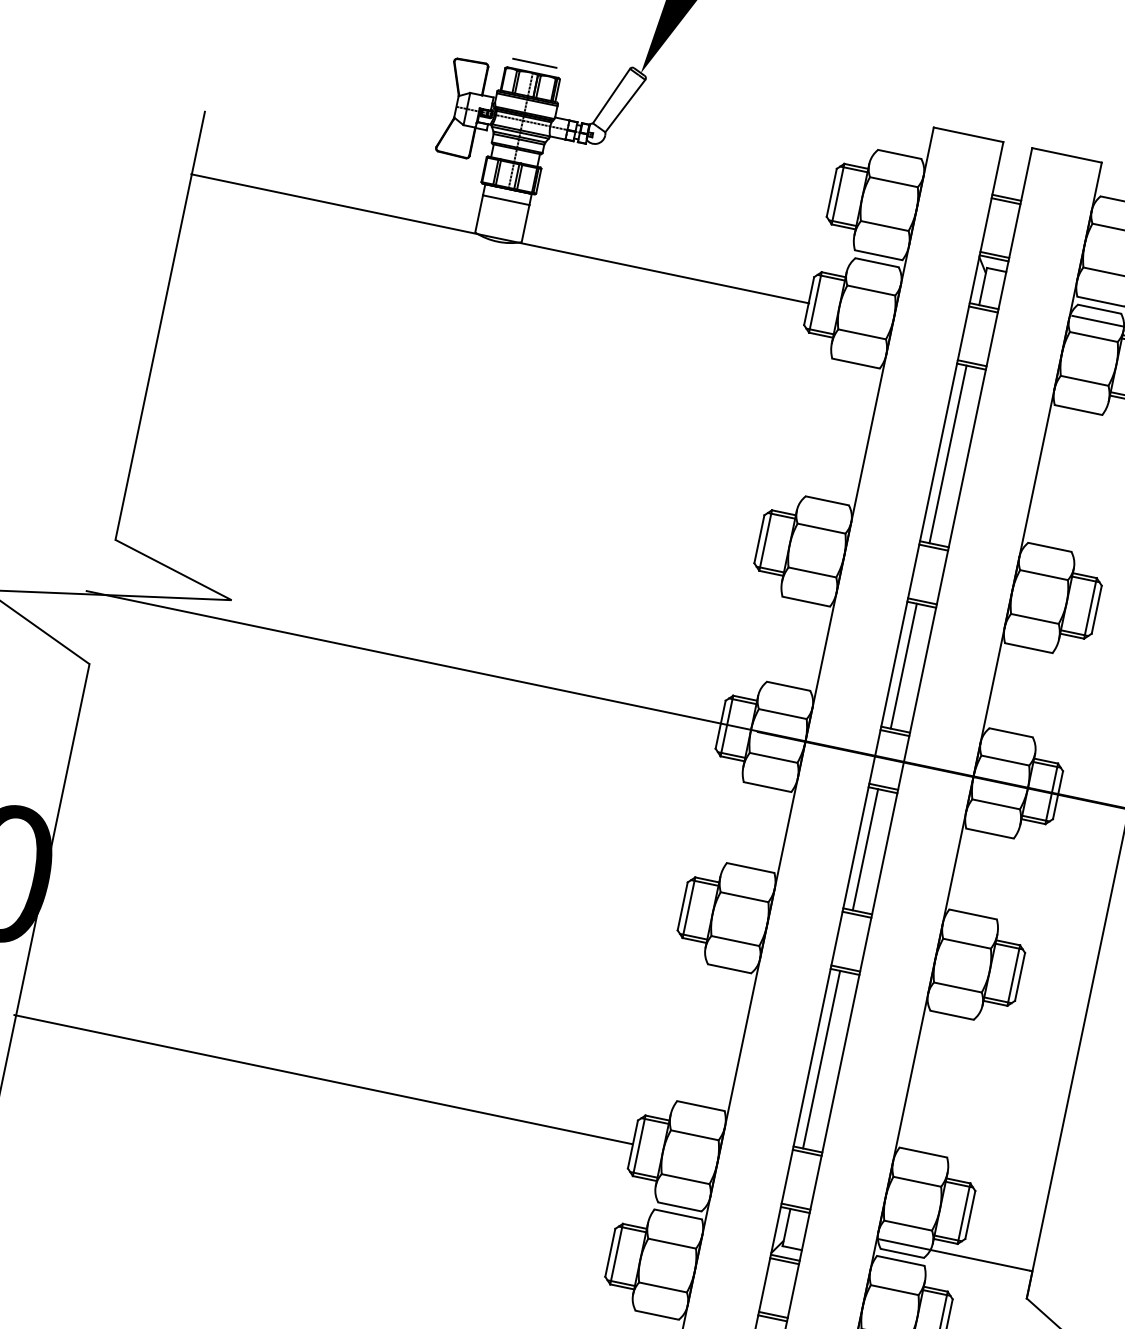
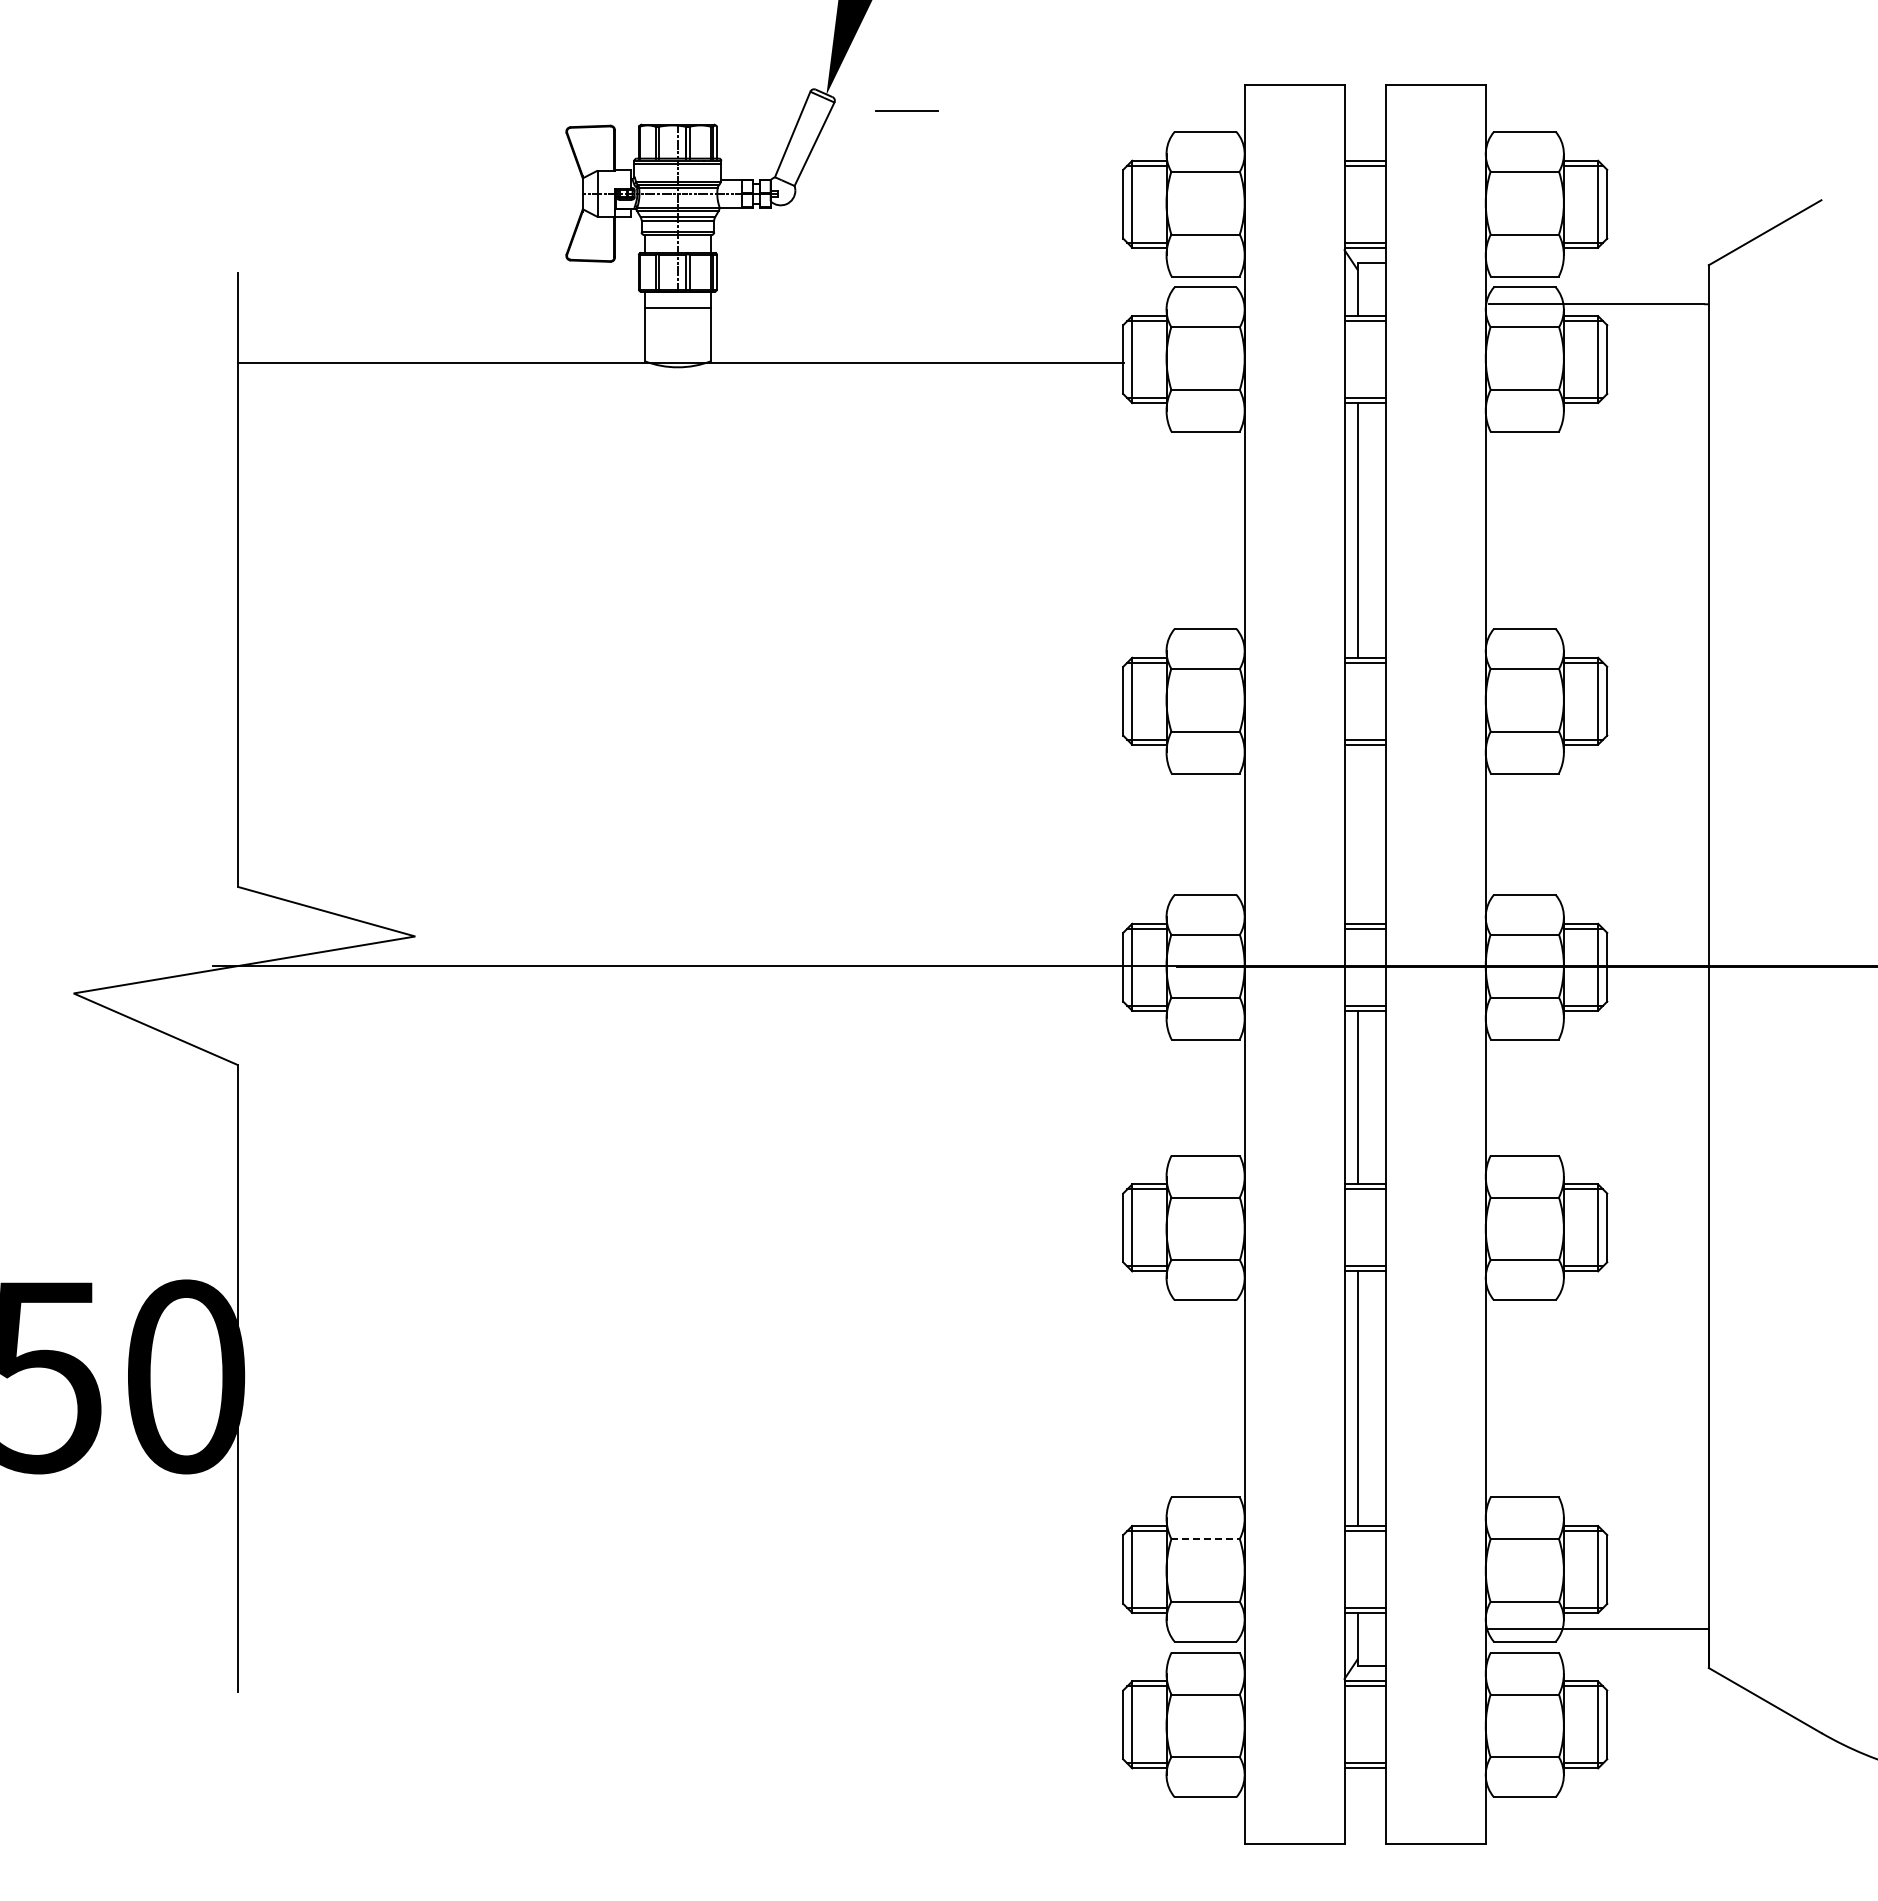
line: (534, 62) -> (906, 110), moved
line: (904, 665) -> (1358, 833), removed
line: (322, 1079) -> (678, 1569), removed
line: (695, 1135) -> (1206, 1539), solid -> dashed

